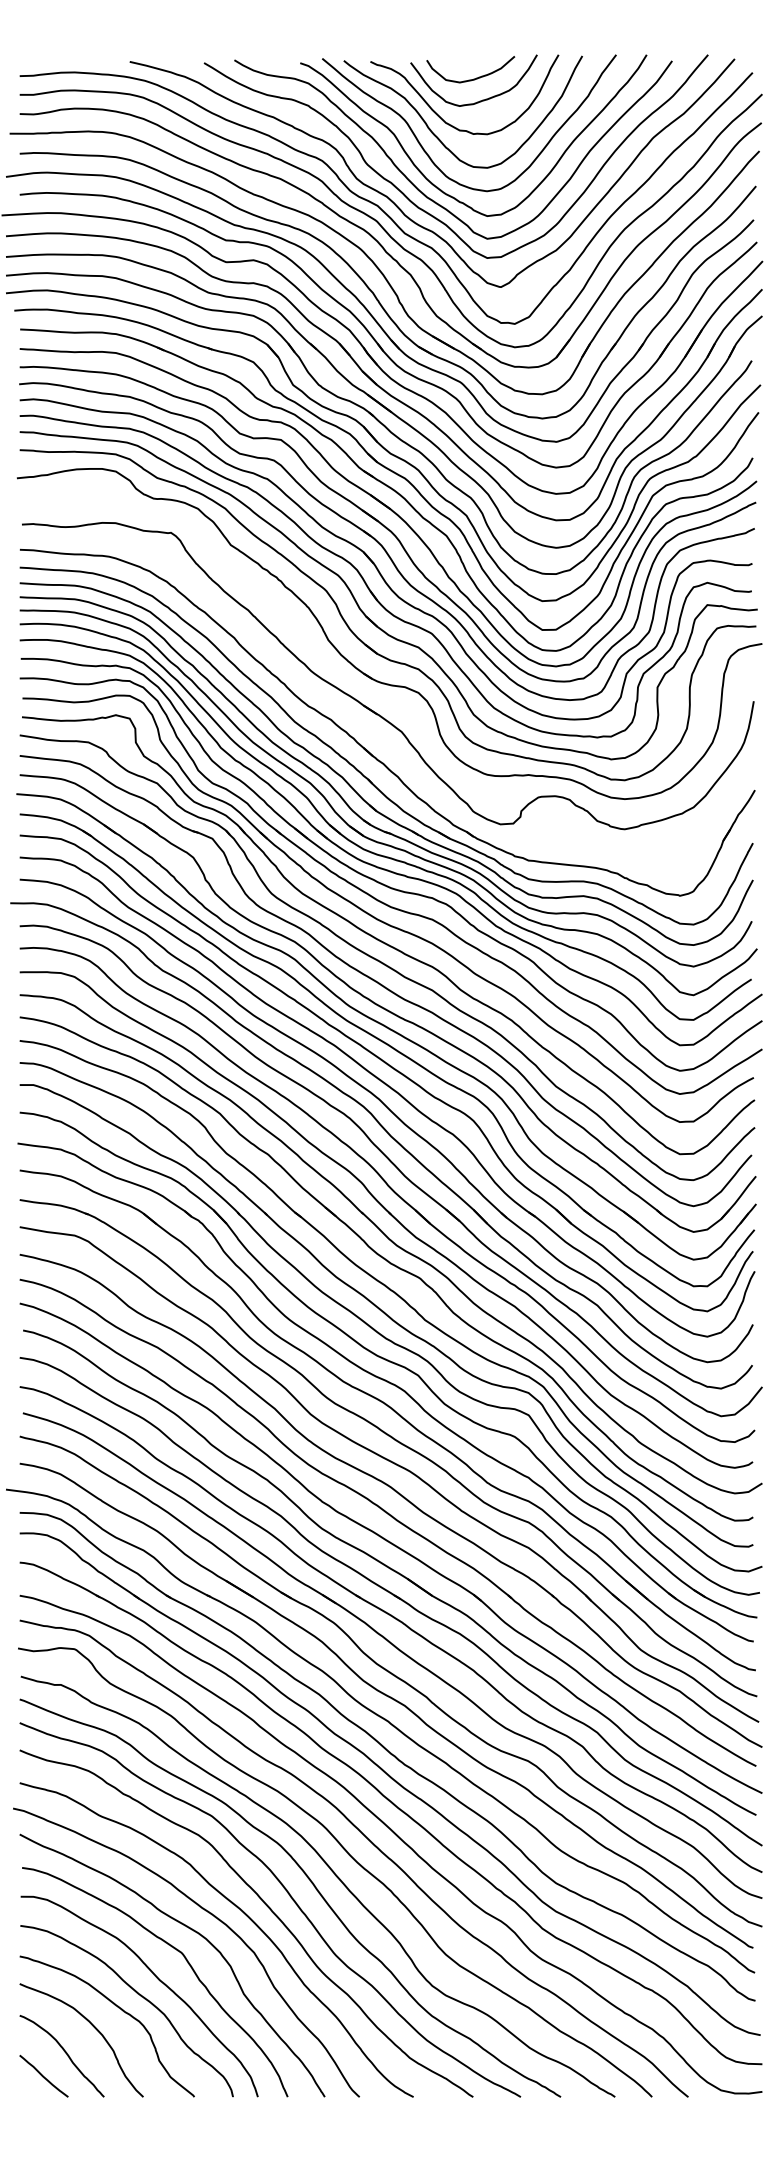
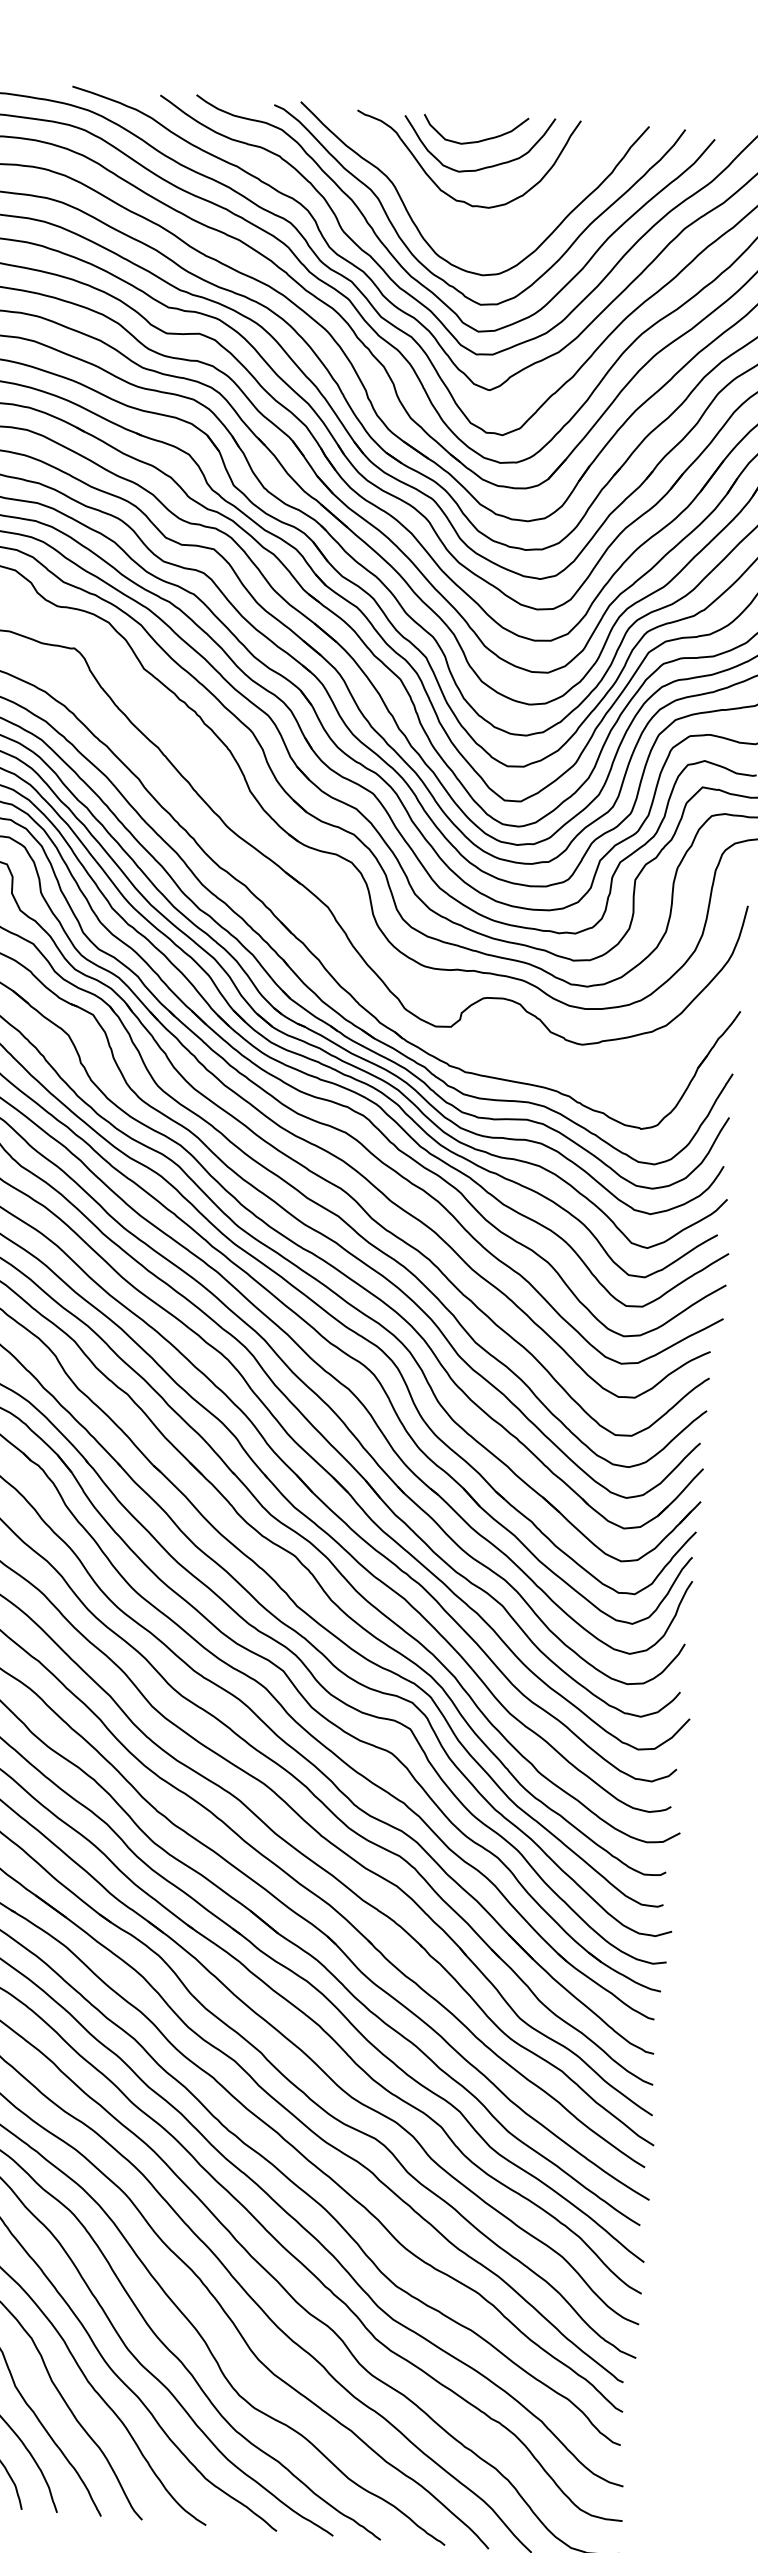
curve: (437, 136) -> (429, 205), removed

